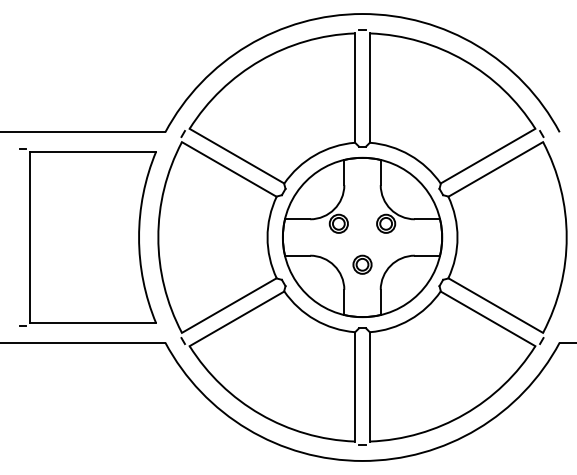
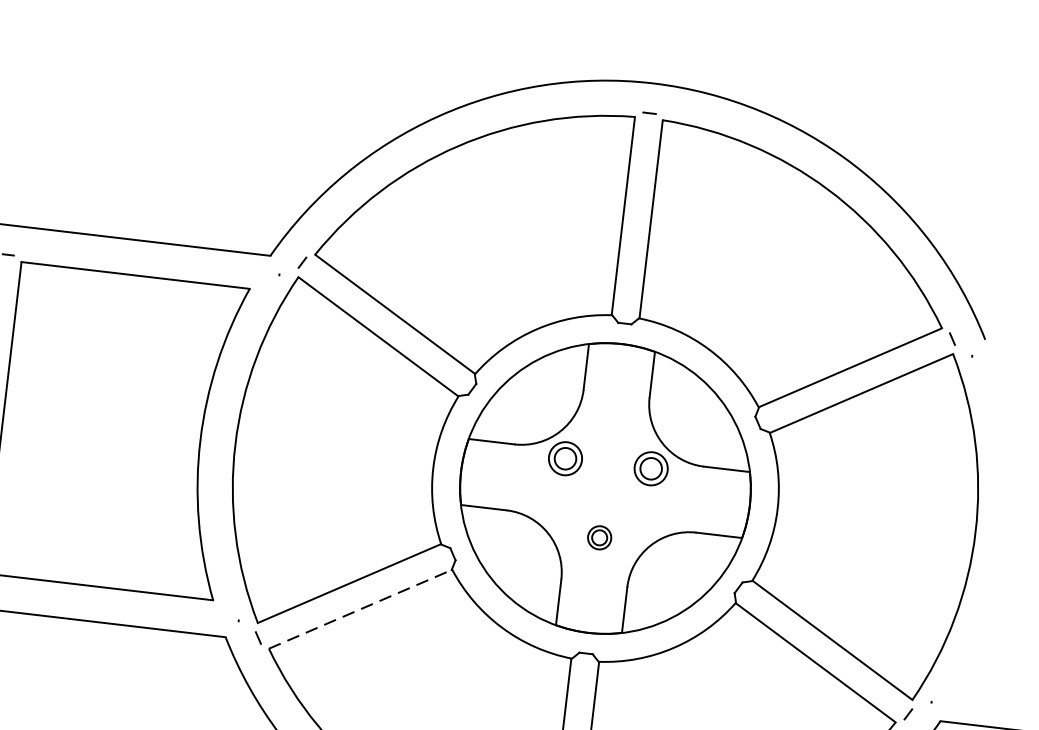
part: (362, 264) -> (599, 537), size x0.7
line: (236, 318) -> (359, 608), solid -> dashed

